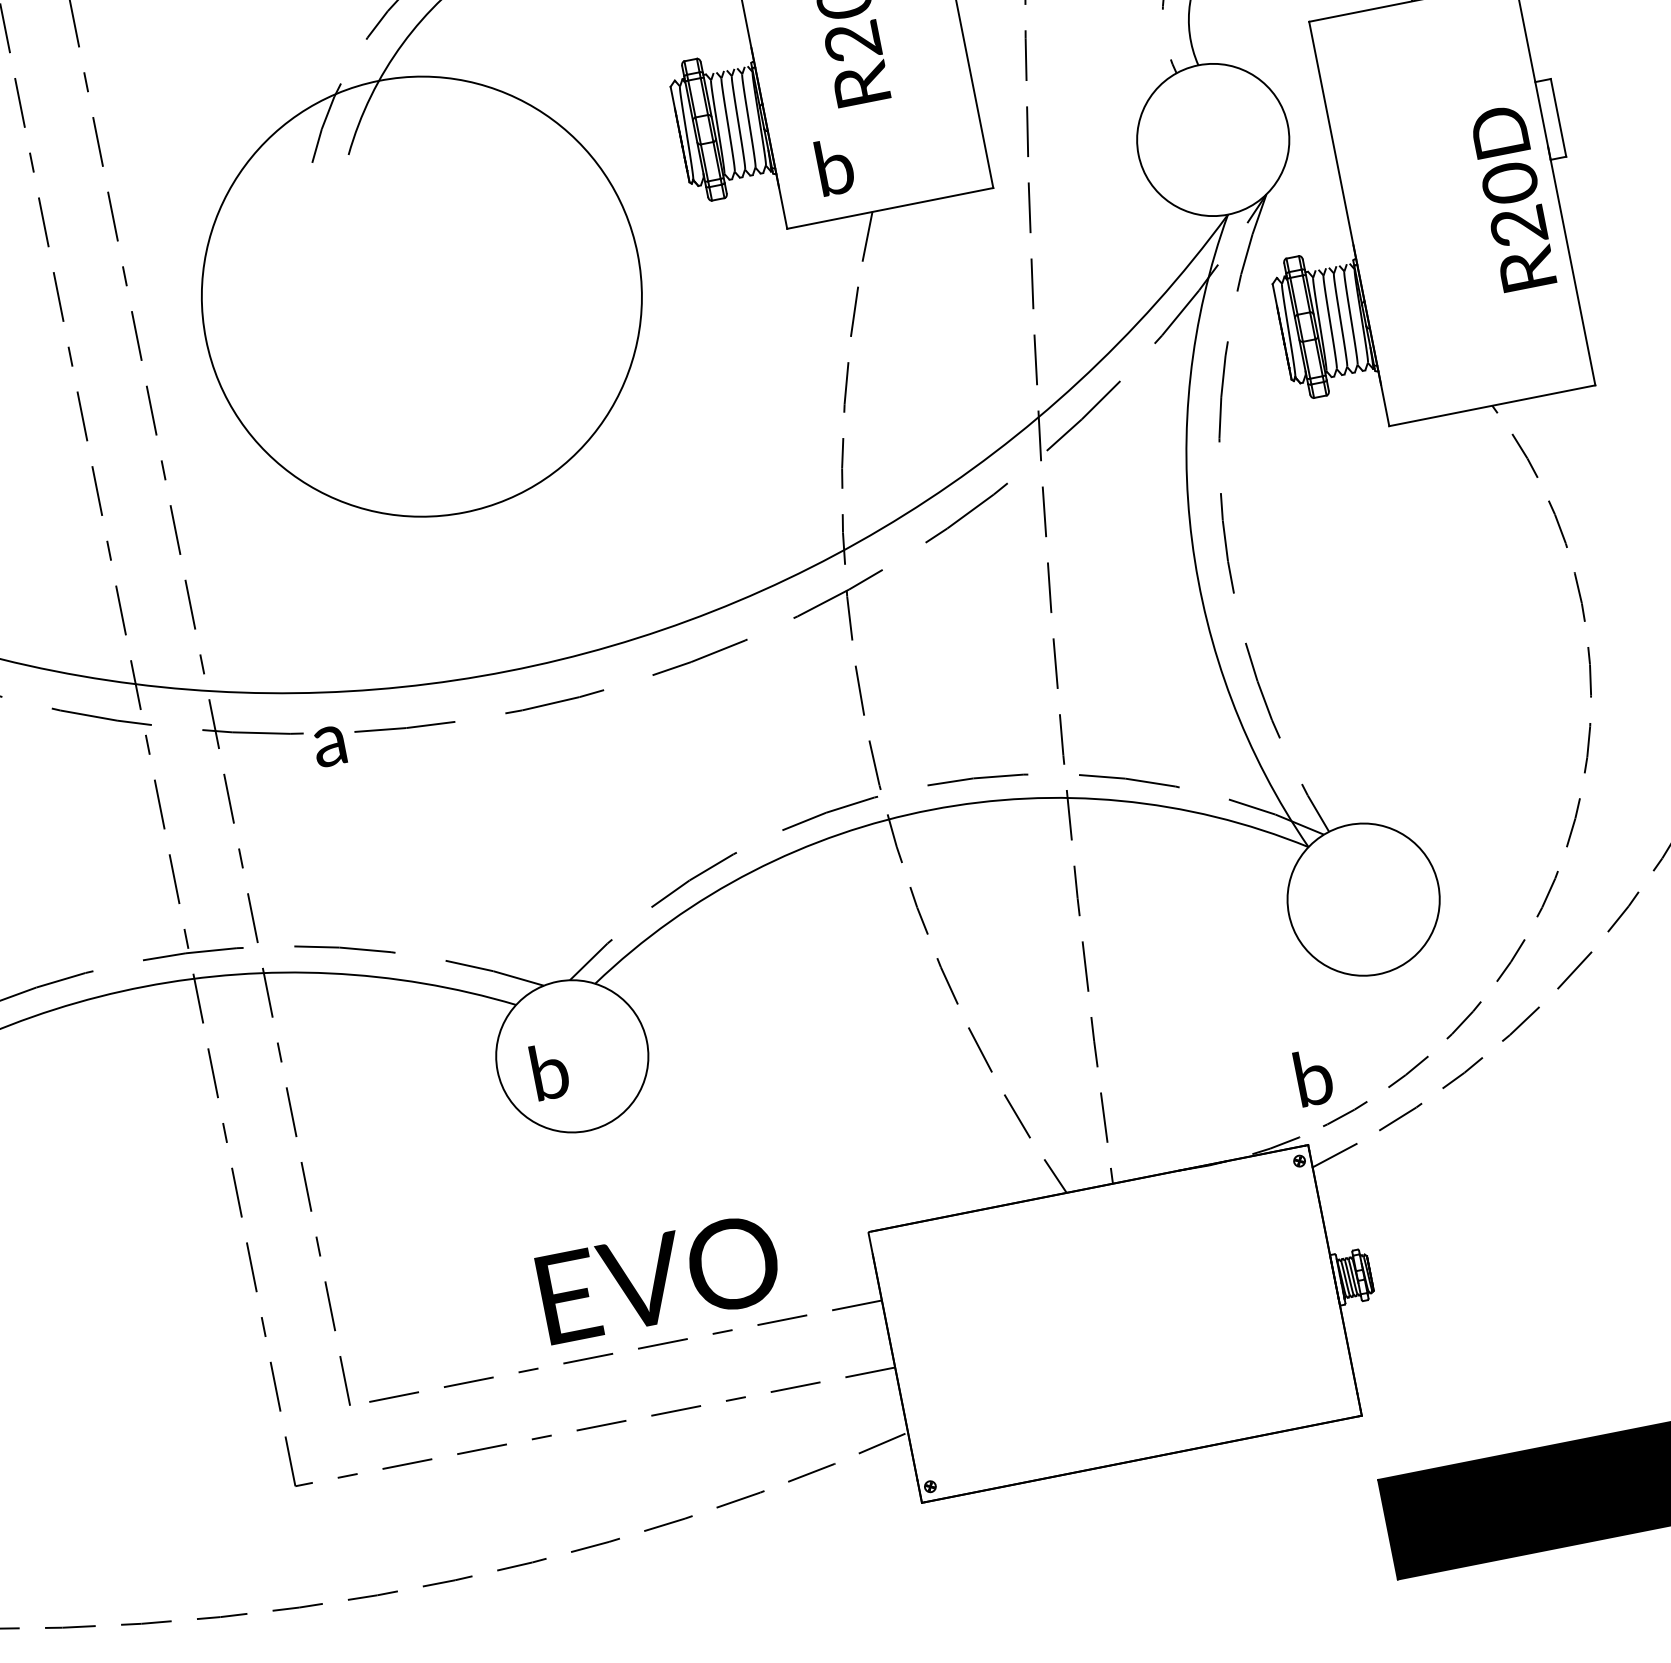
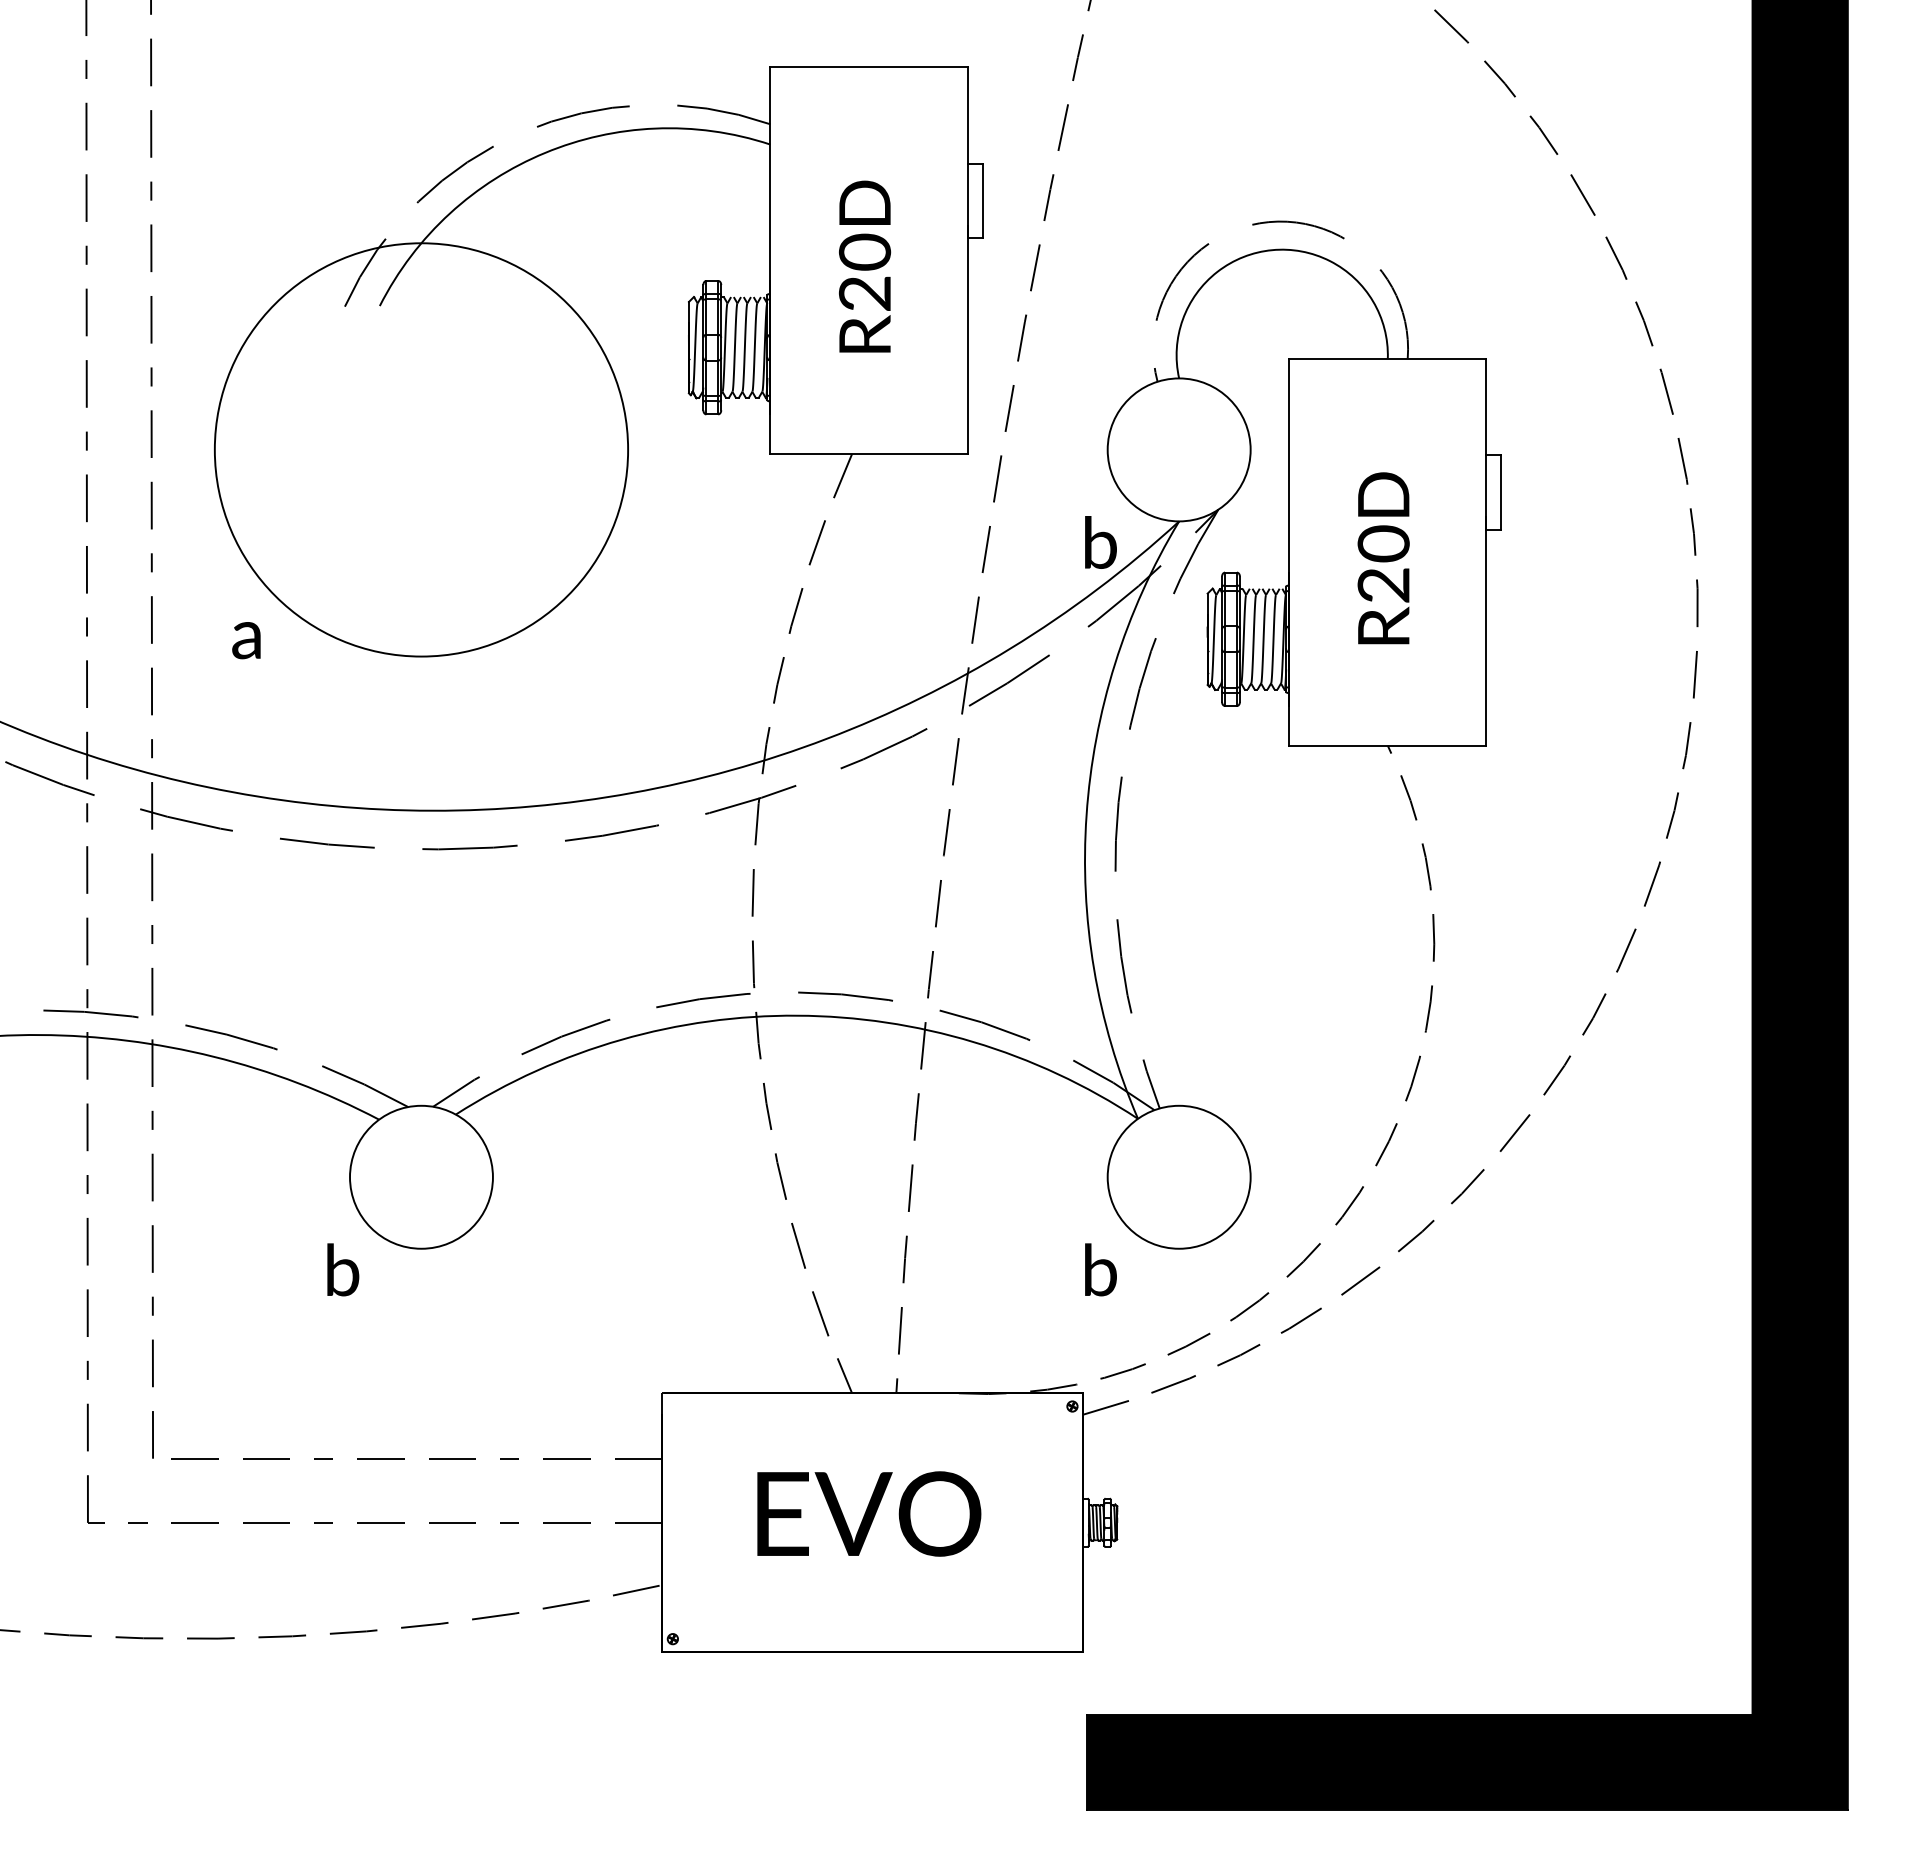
text: (834, 166) -> (1100, 542), moved
text: (1512, 198) -> (1383, 558), moved
text: (329, 746) -> (246, 640), moved
text: (550, 1070) -> (343, 1269), moved
text: (1313, 1076) -> (1100, 1269), moved
text: (659, 1278) -> (869, 1513), moved

